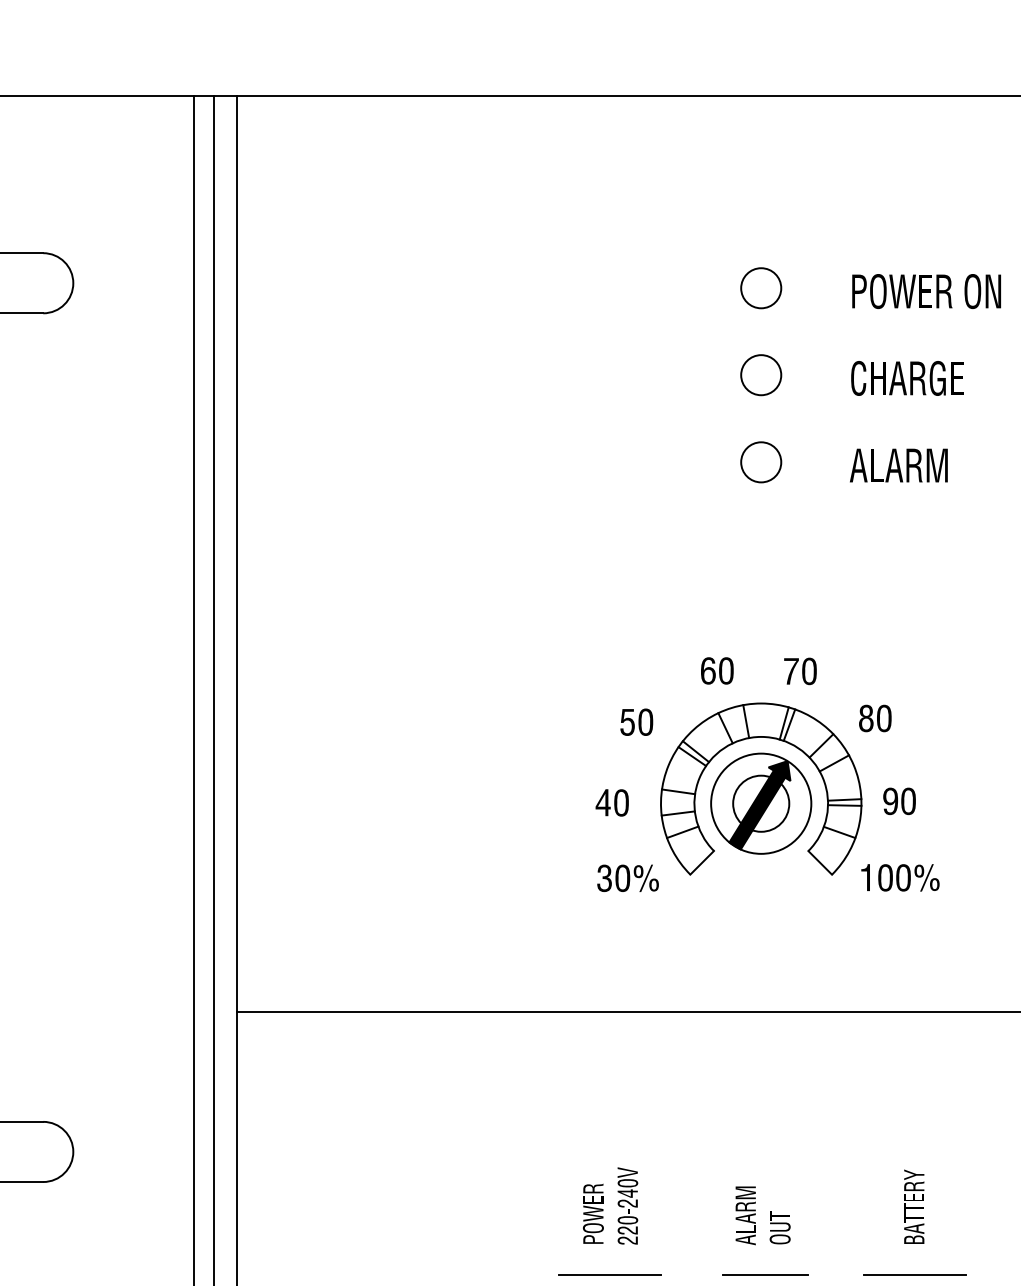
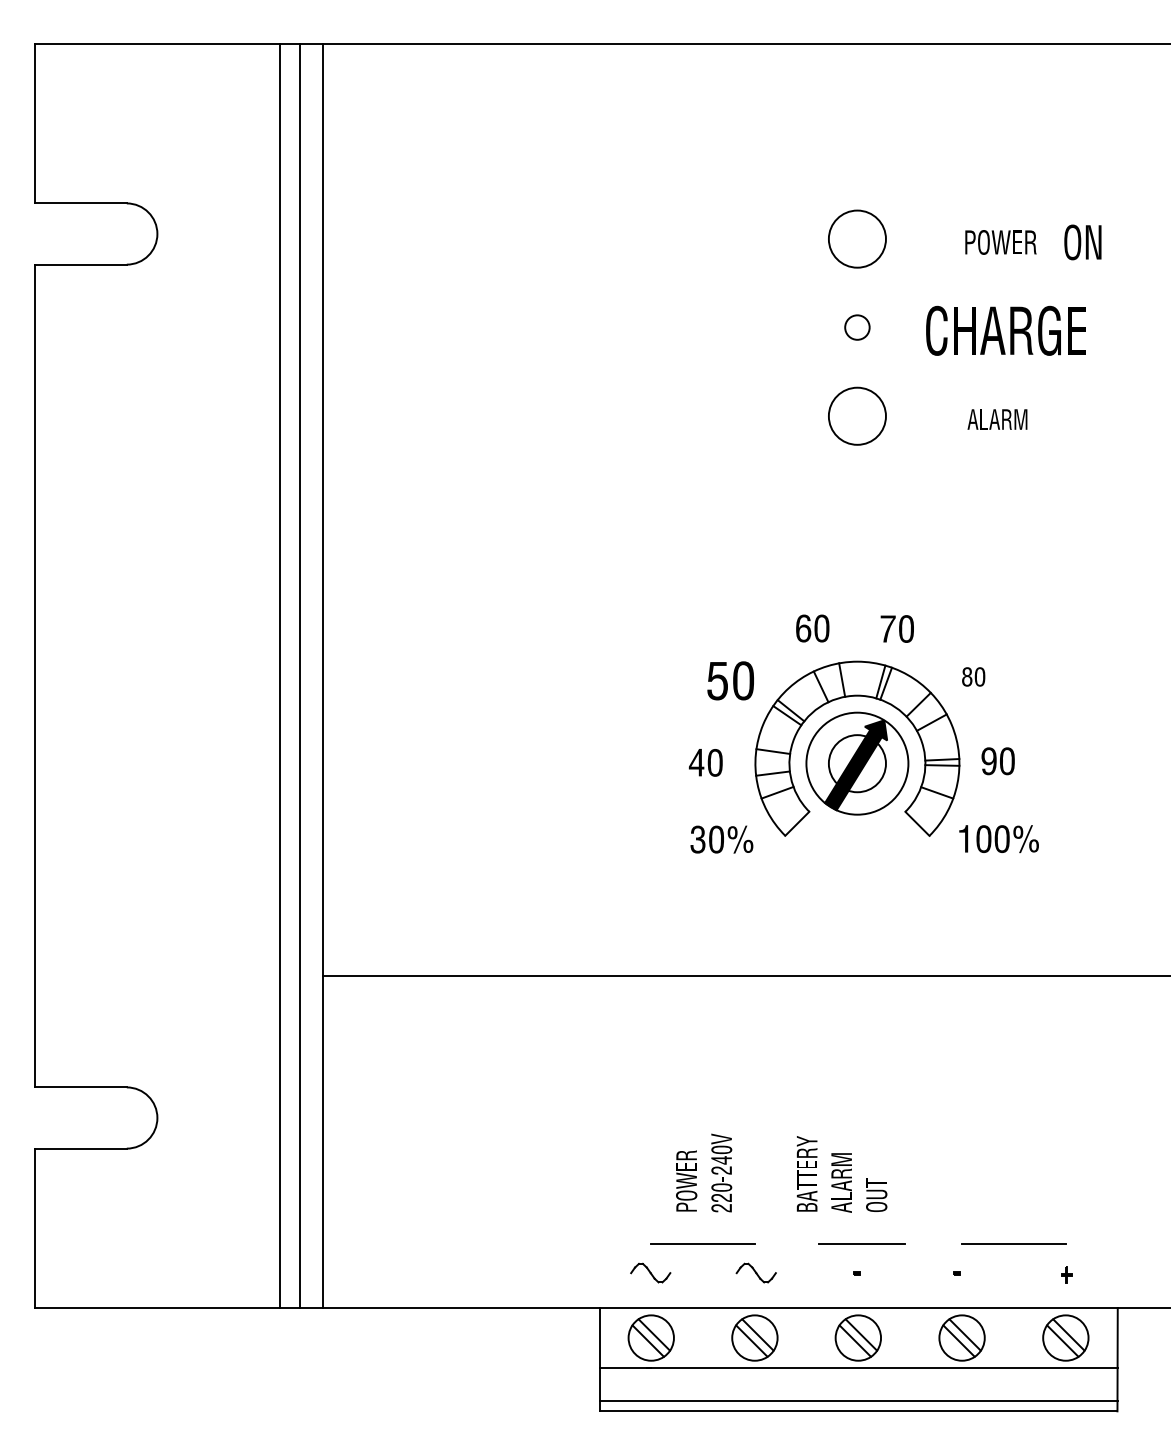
circle: (761, 287) -> (857, 238), size x1.4
part: (901, 291) -> (1000, 242), size x0.7
circle: (761, 375) -> (857, 327), size x0.6
part: (906, 378) -> (1005, 330), size x1.4
circle: (761, 461) -> (857, 415), size x1.4
part: (898, 465) -> (997, 419), size x0.6
part: (875, 718) -> (973, 676), size x0.7
part: (636, 721) -> (730, 680), size x1.4
part: (914, 1206) -> (807, 1173), moved

